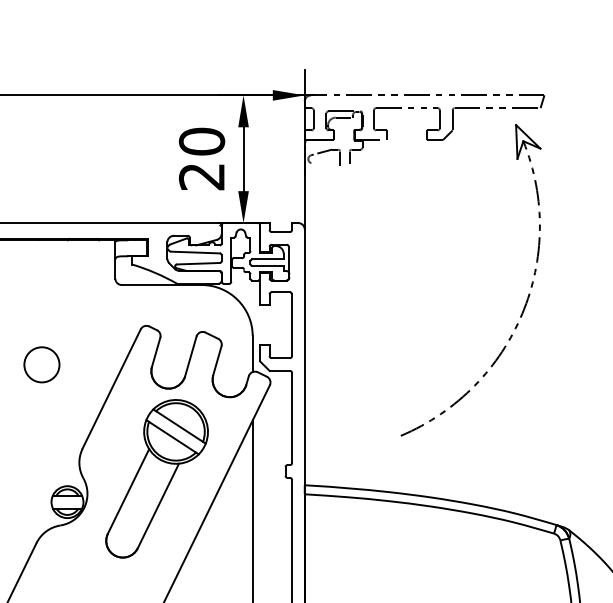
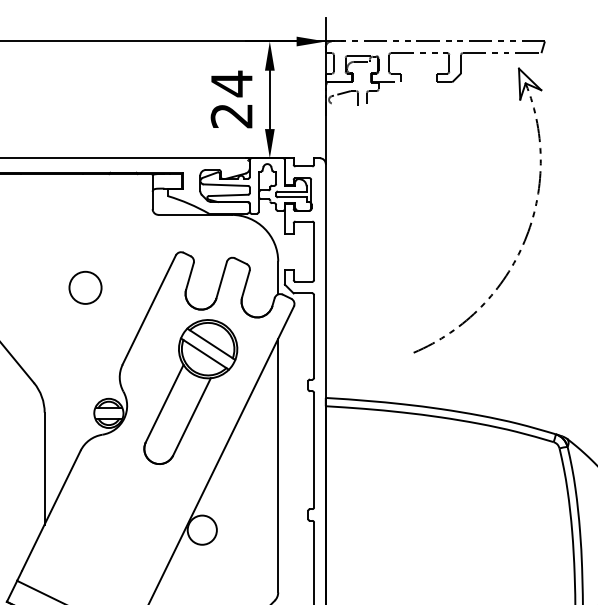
text: (201, 141) -> (231, 83), 20 -> 24

